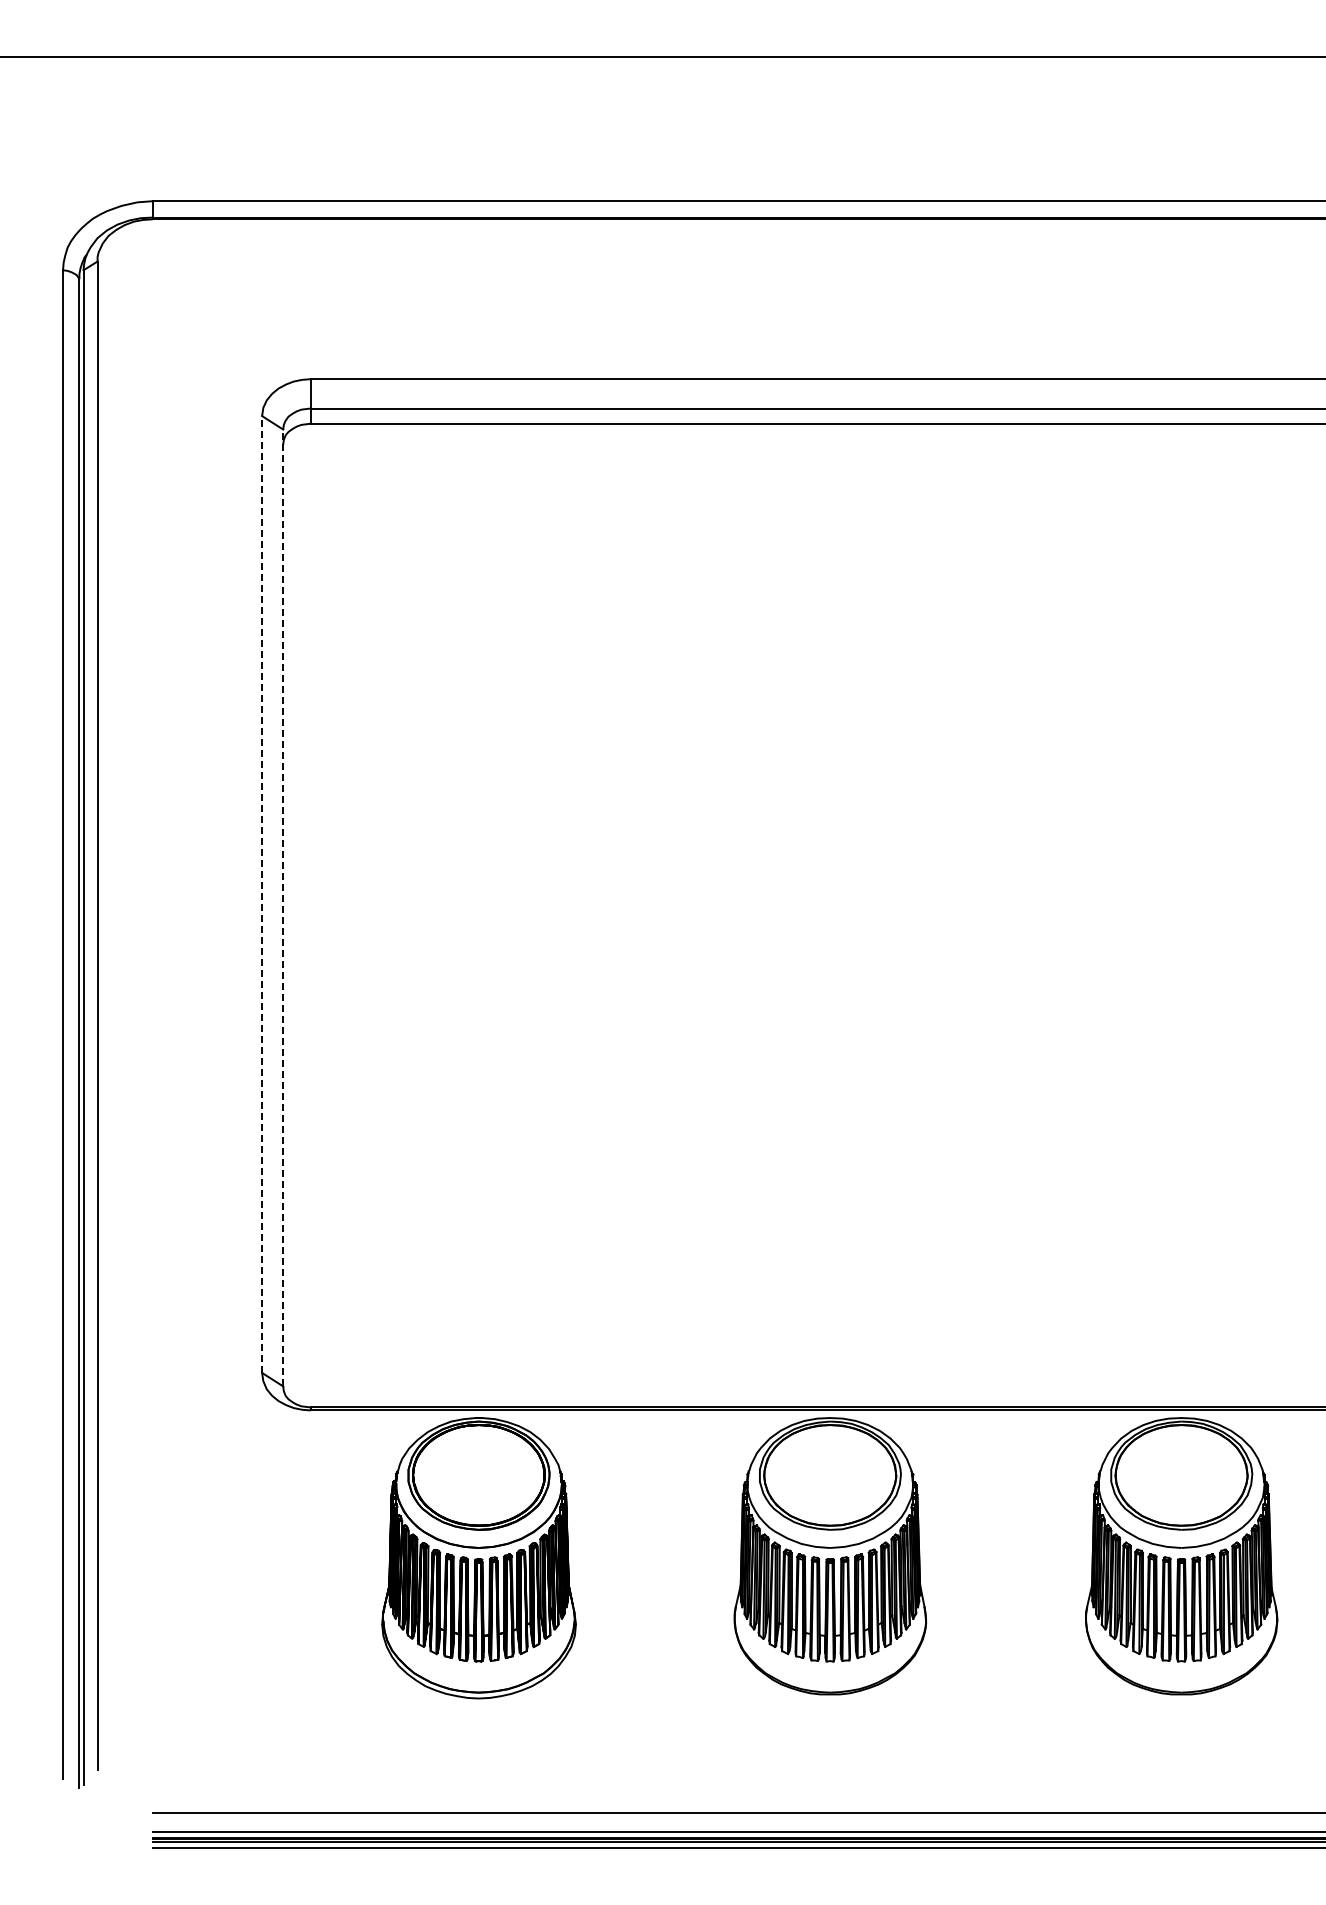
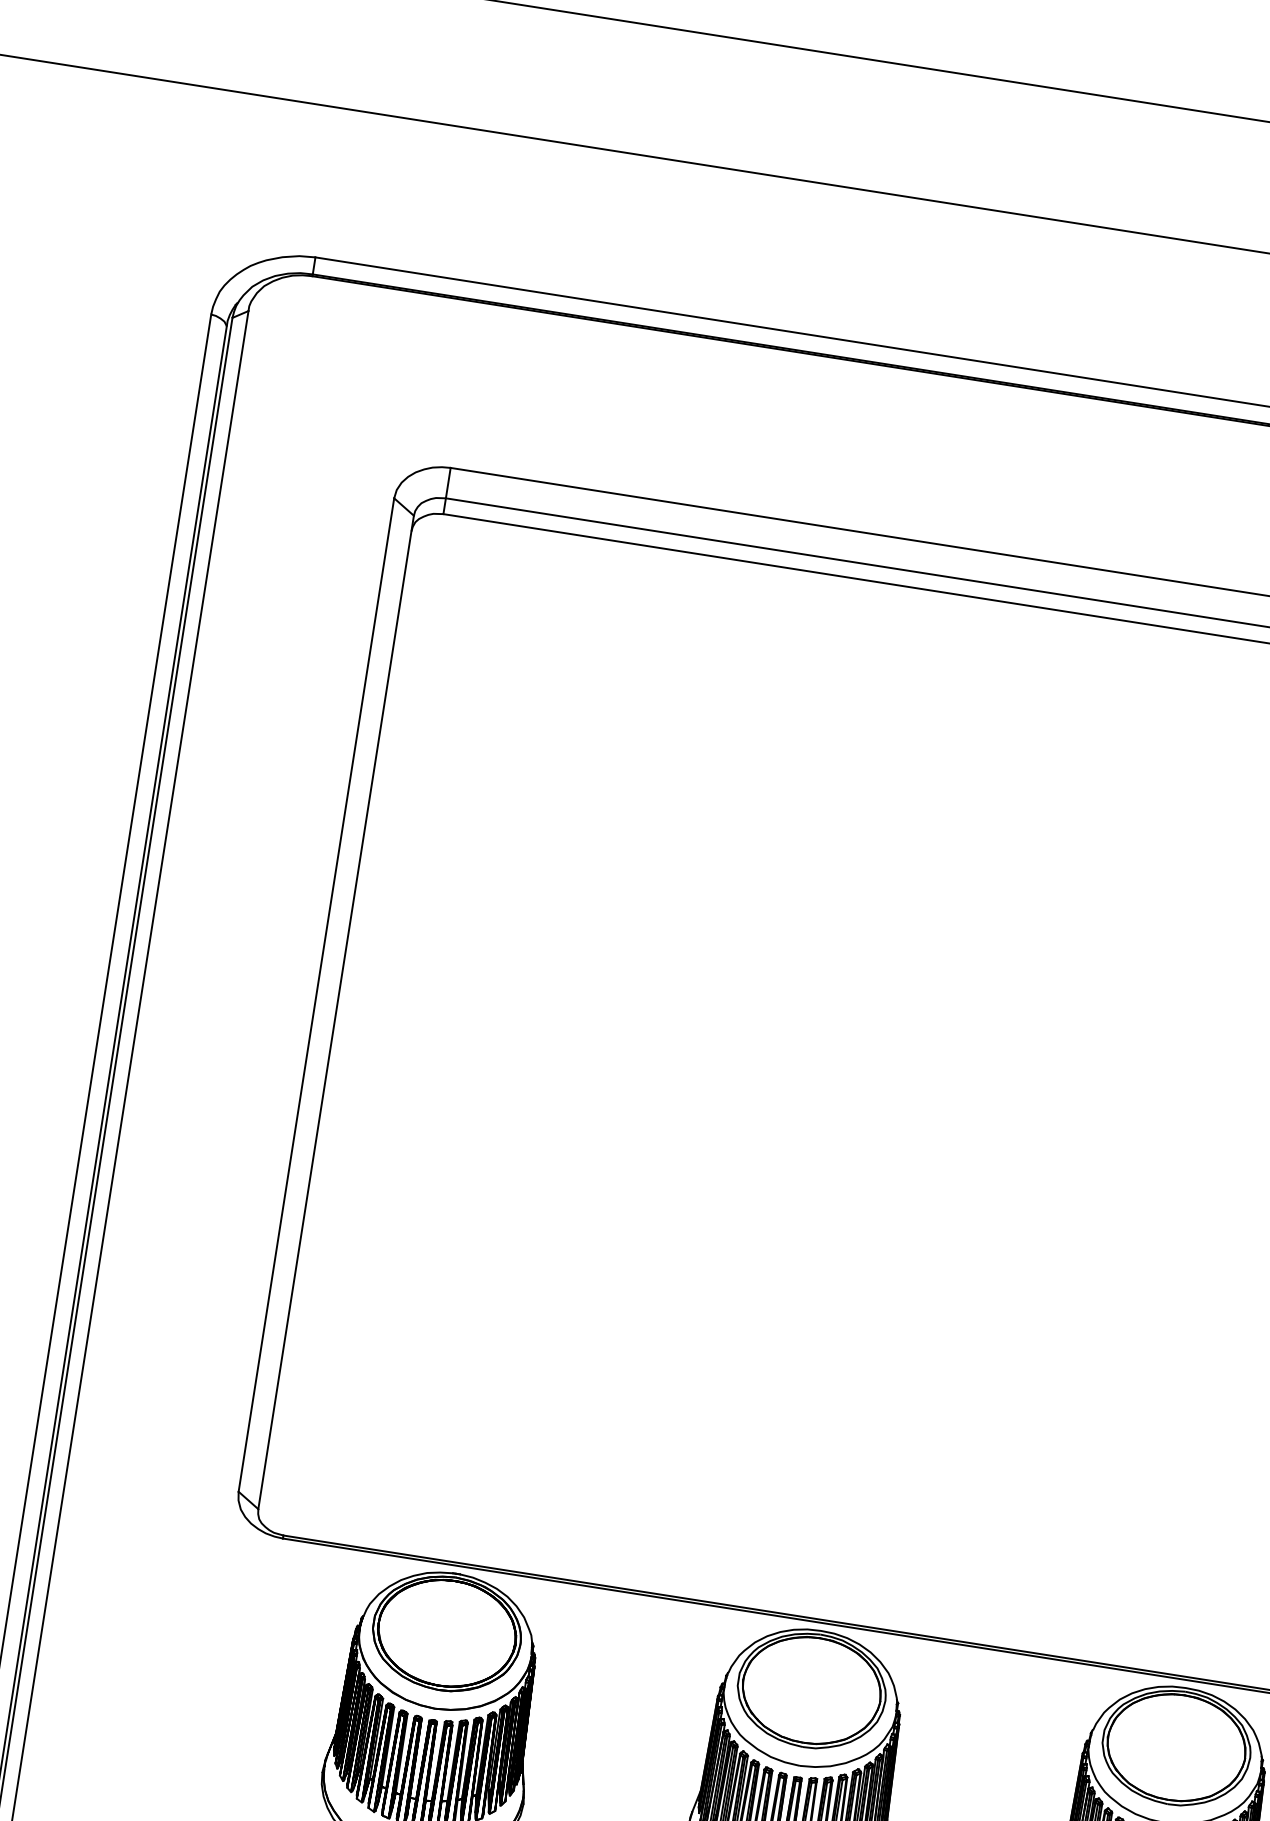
line: (262, 894) -> (316, 995), dashed -> solid
line: (283, 907) -> (336, 1011), dashed -> solid

